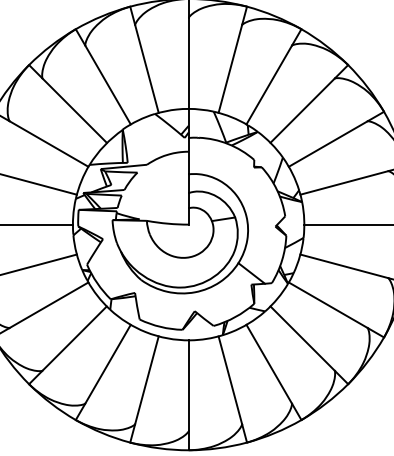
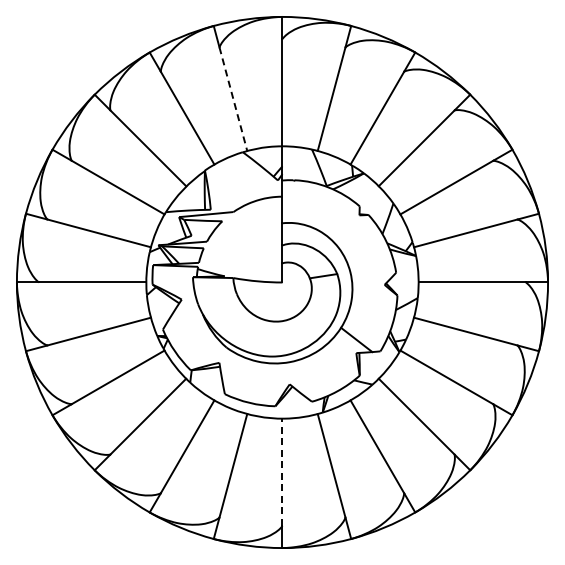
line: (147, 69) -> (233, 99), solid -> dashed
line: (188, 386) -> (282, 472), solid -> dashed

